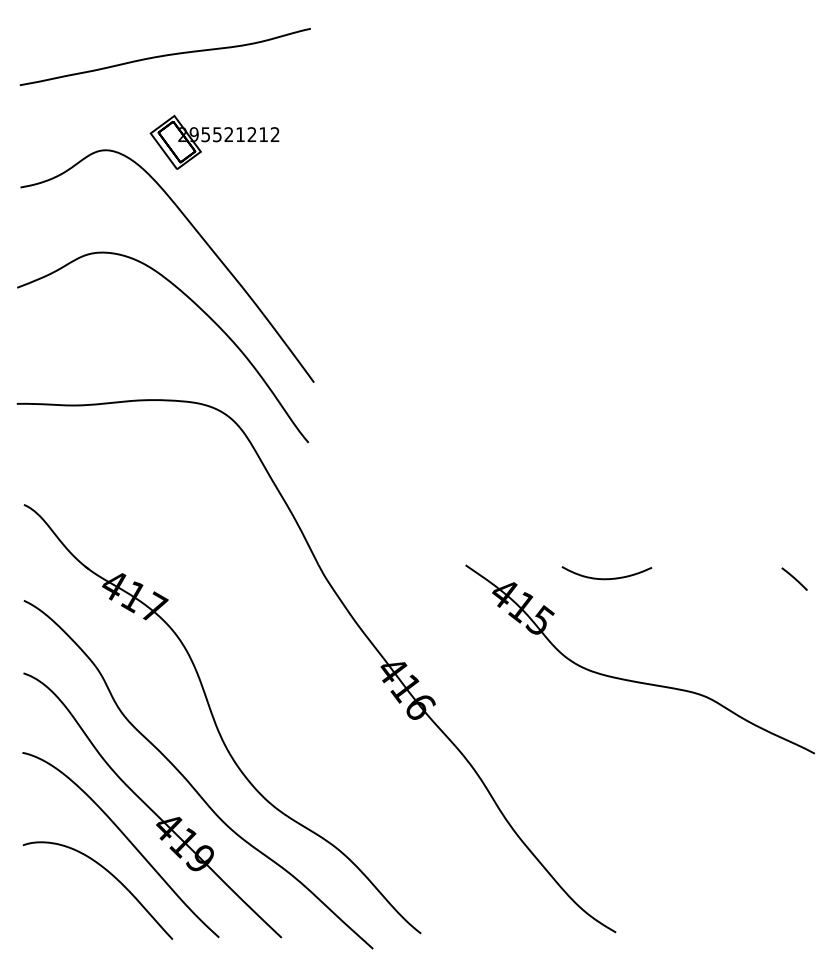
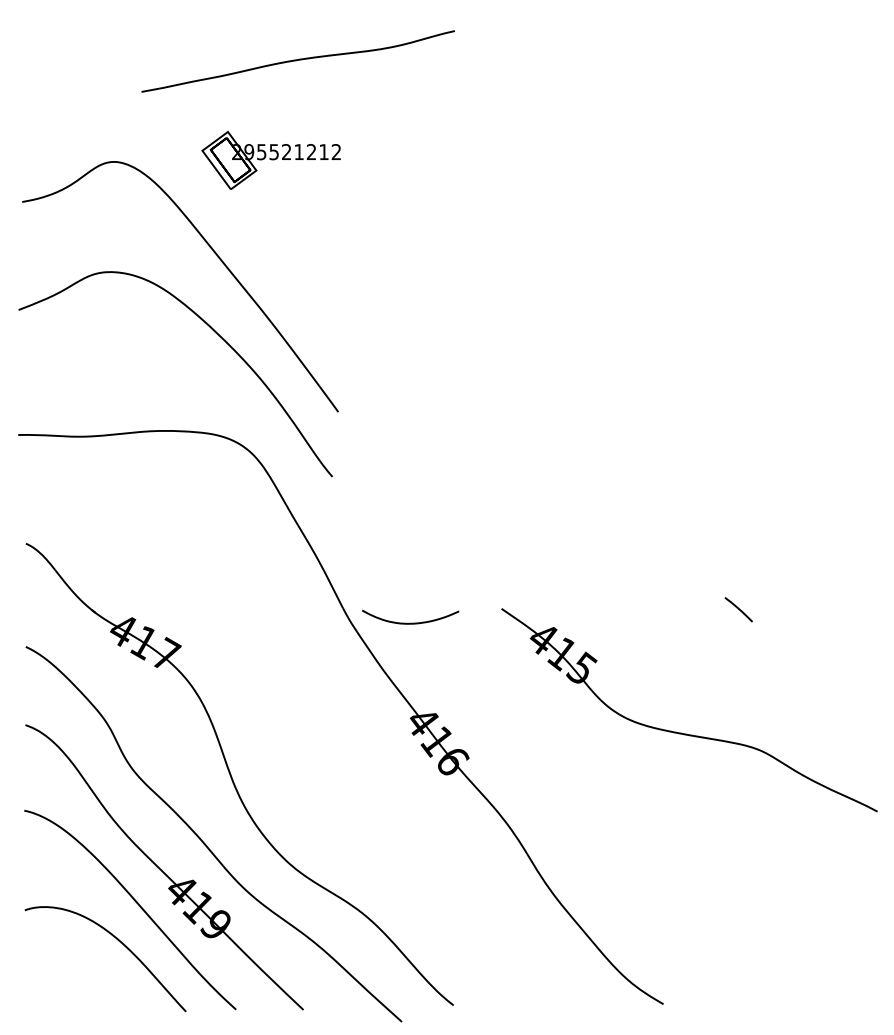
curve: (164, 56) -> (297, 60), moved
part: (213, 141) -> (270, 159), moved
curve: (606, 578) -> (410, 622), moved
line: (794, 578) -> (738, 609), moved

